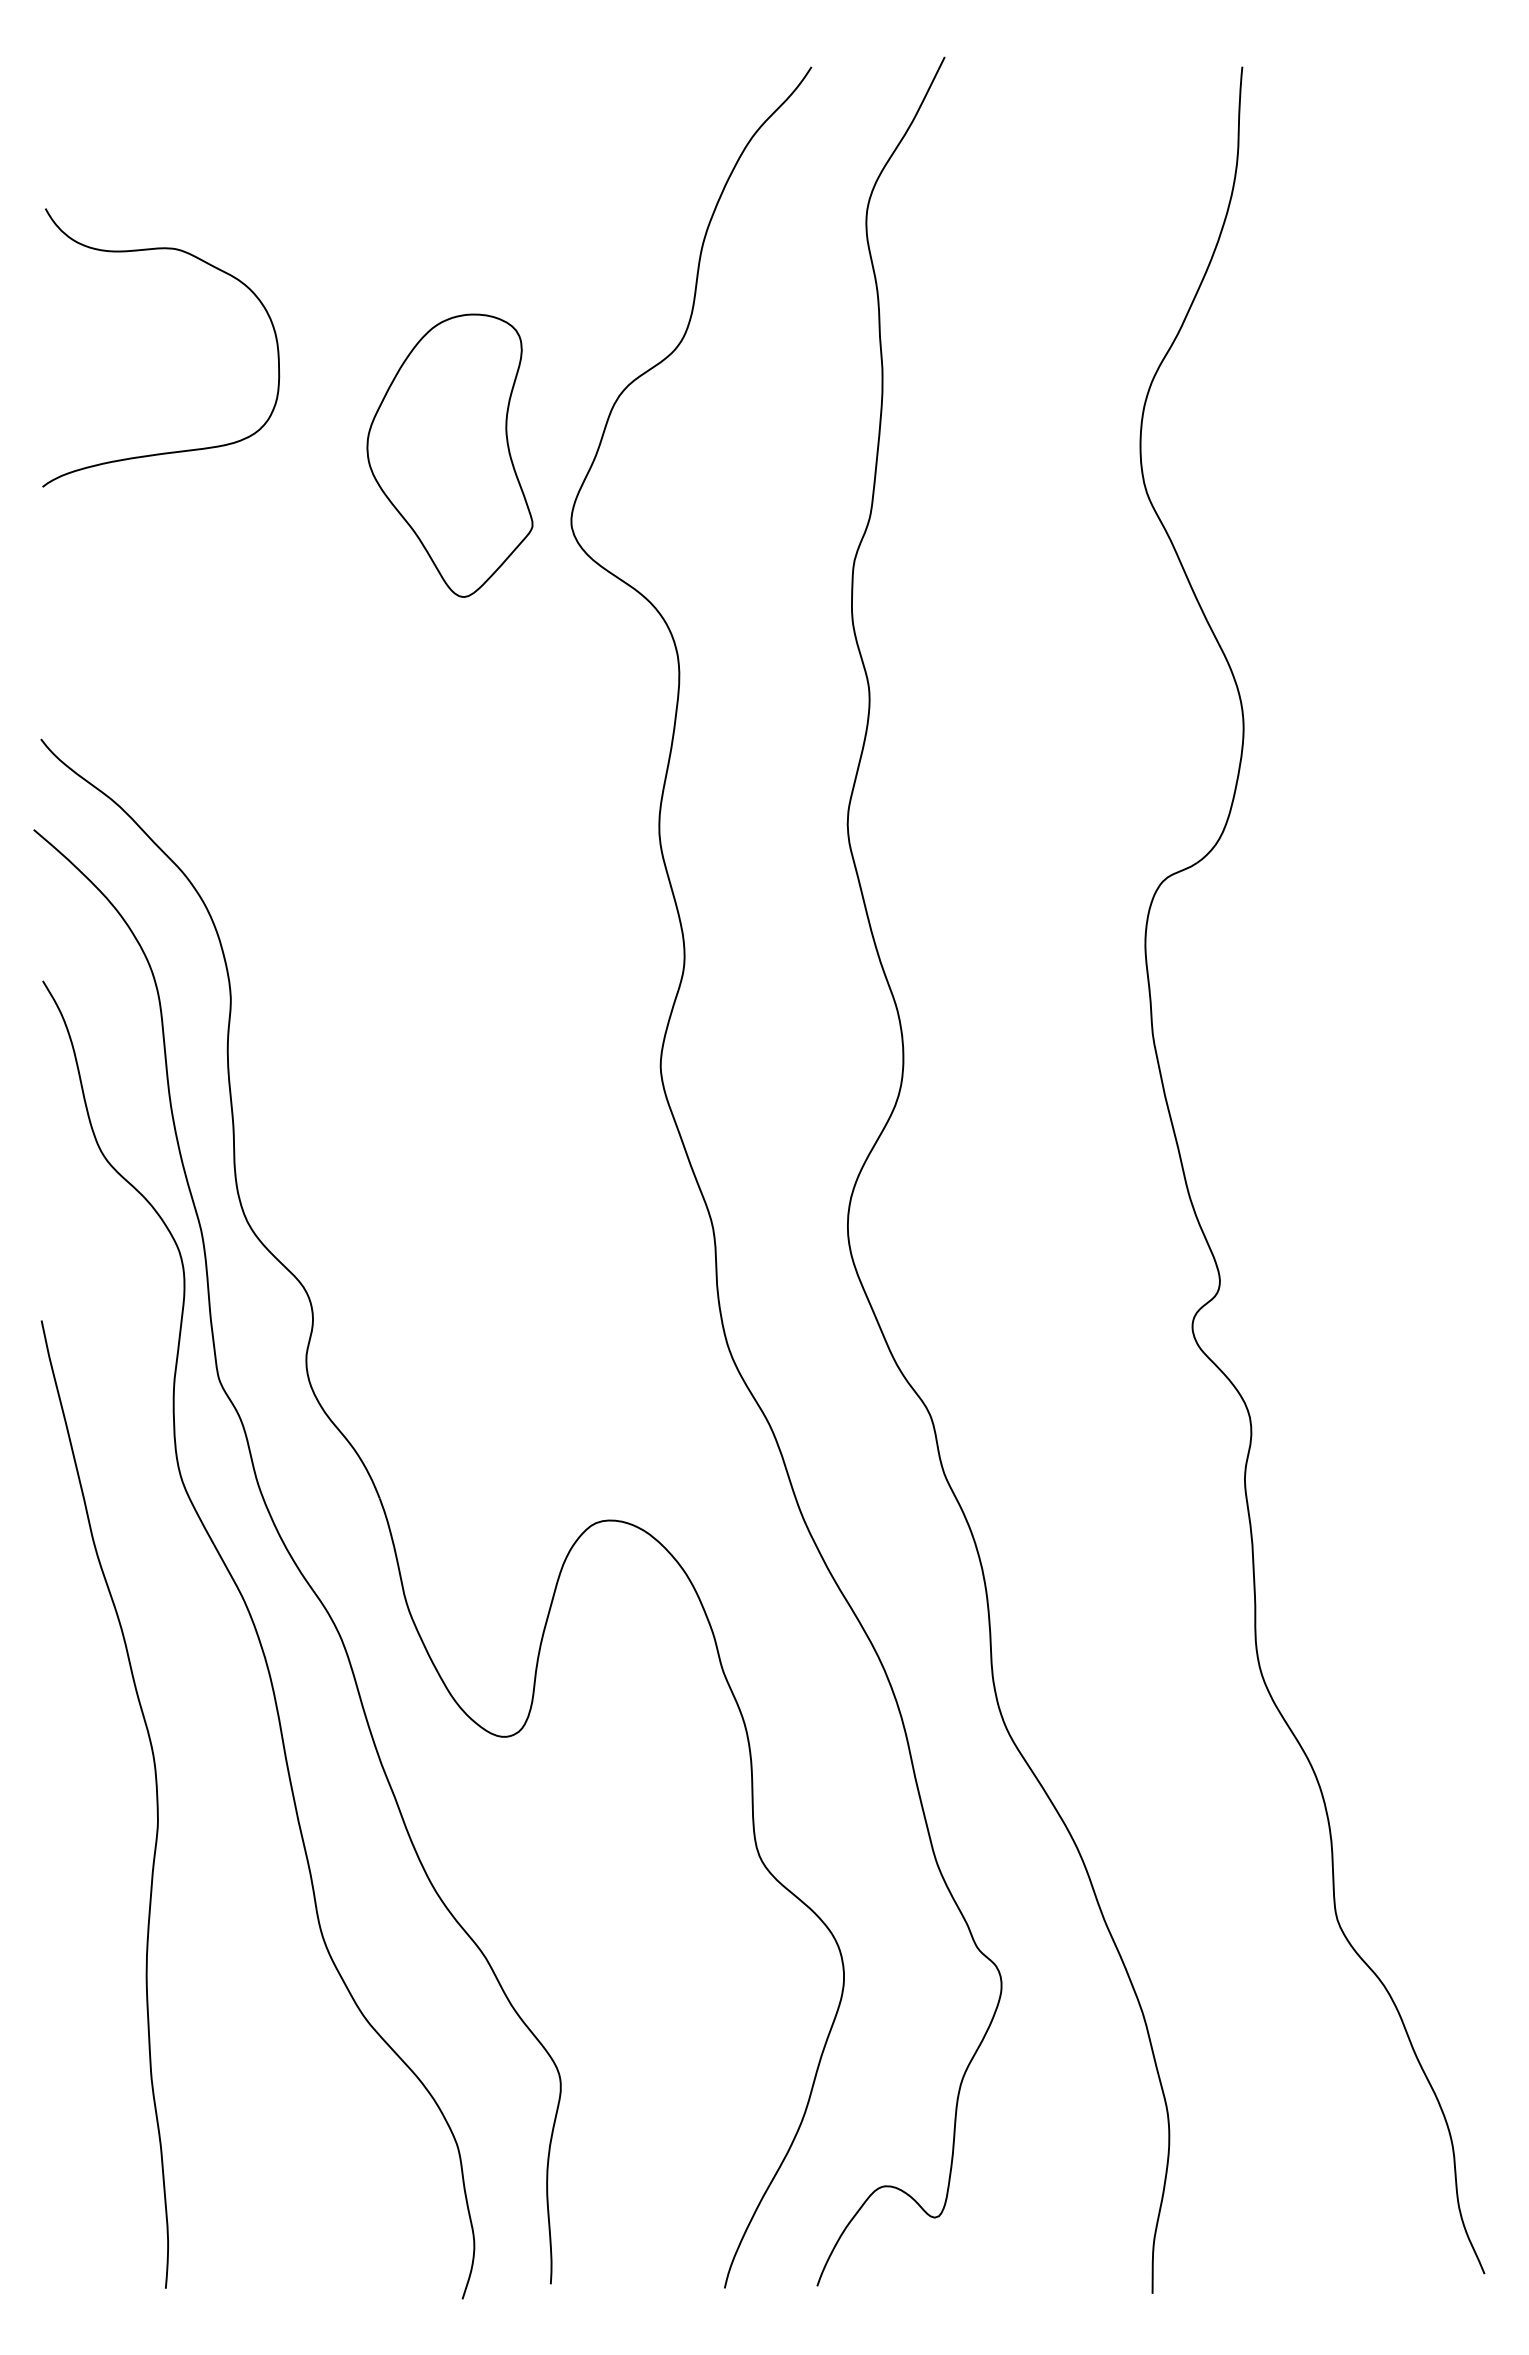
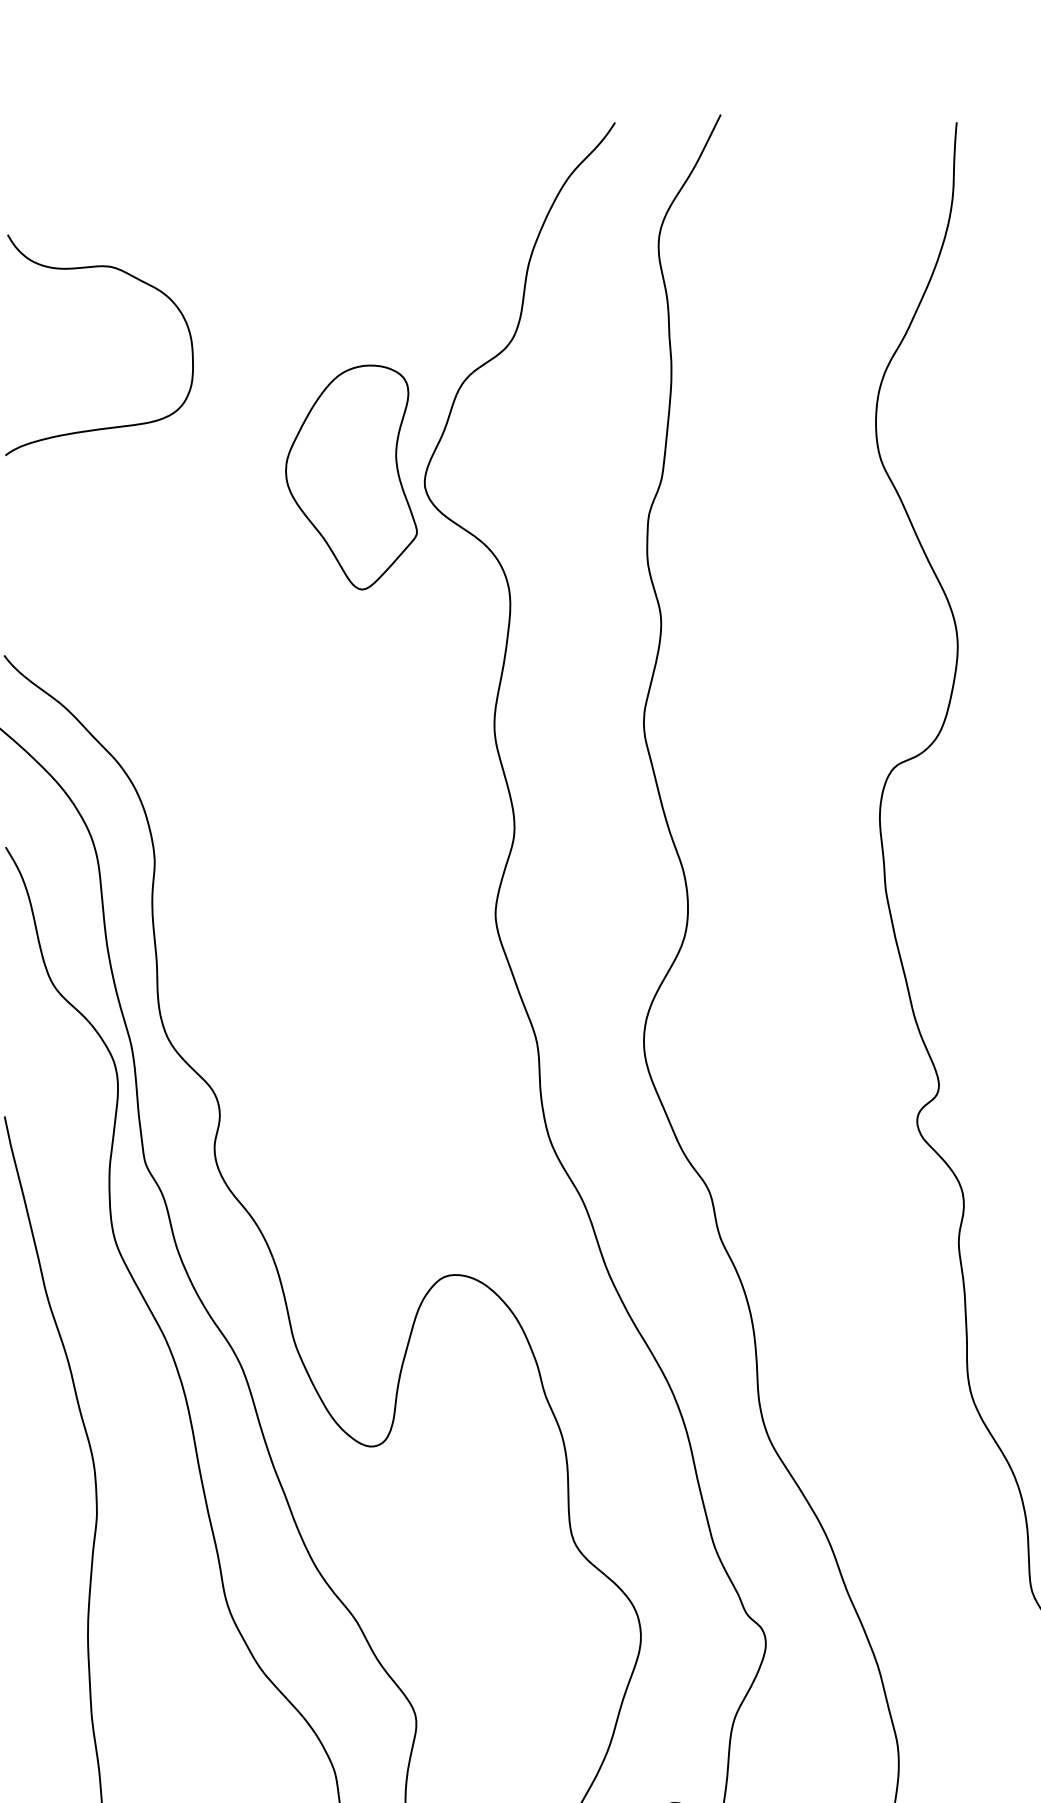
part: (449, 455) -> (351, 477), moved

